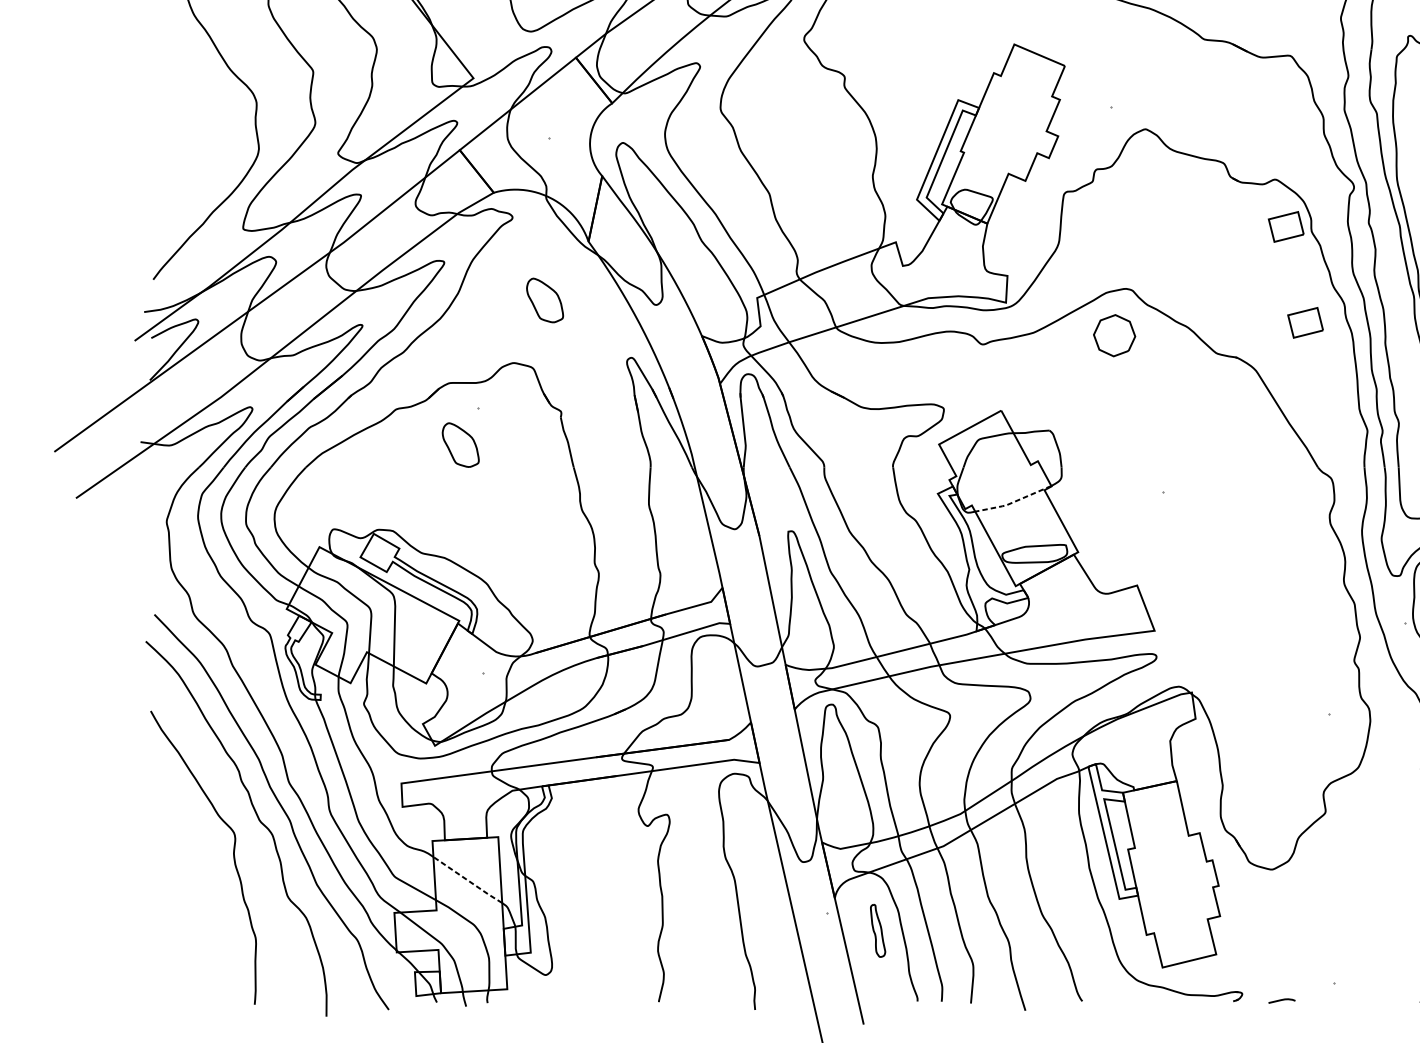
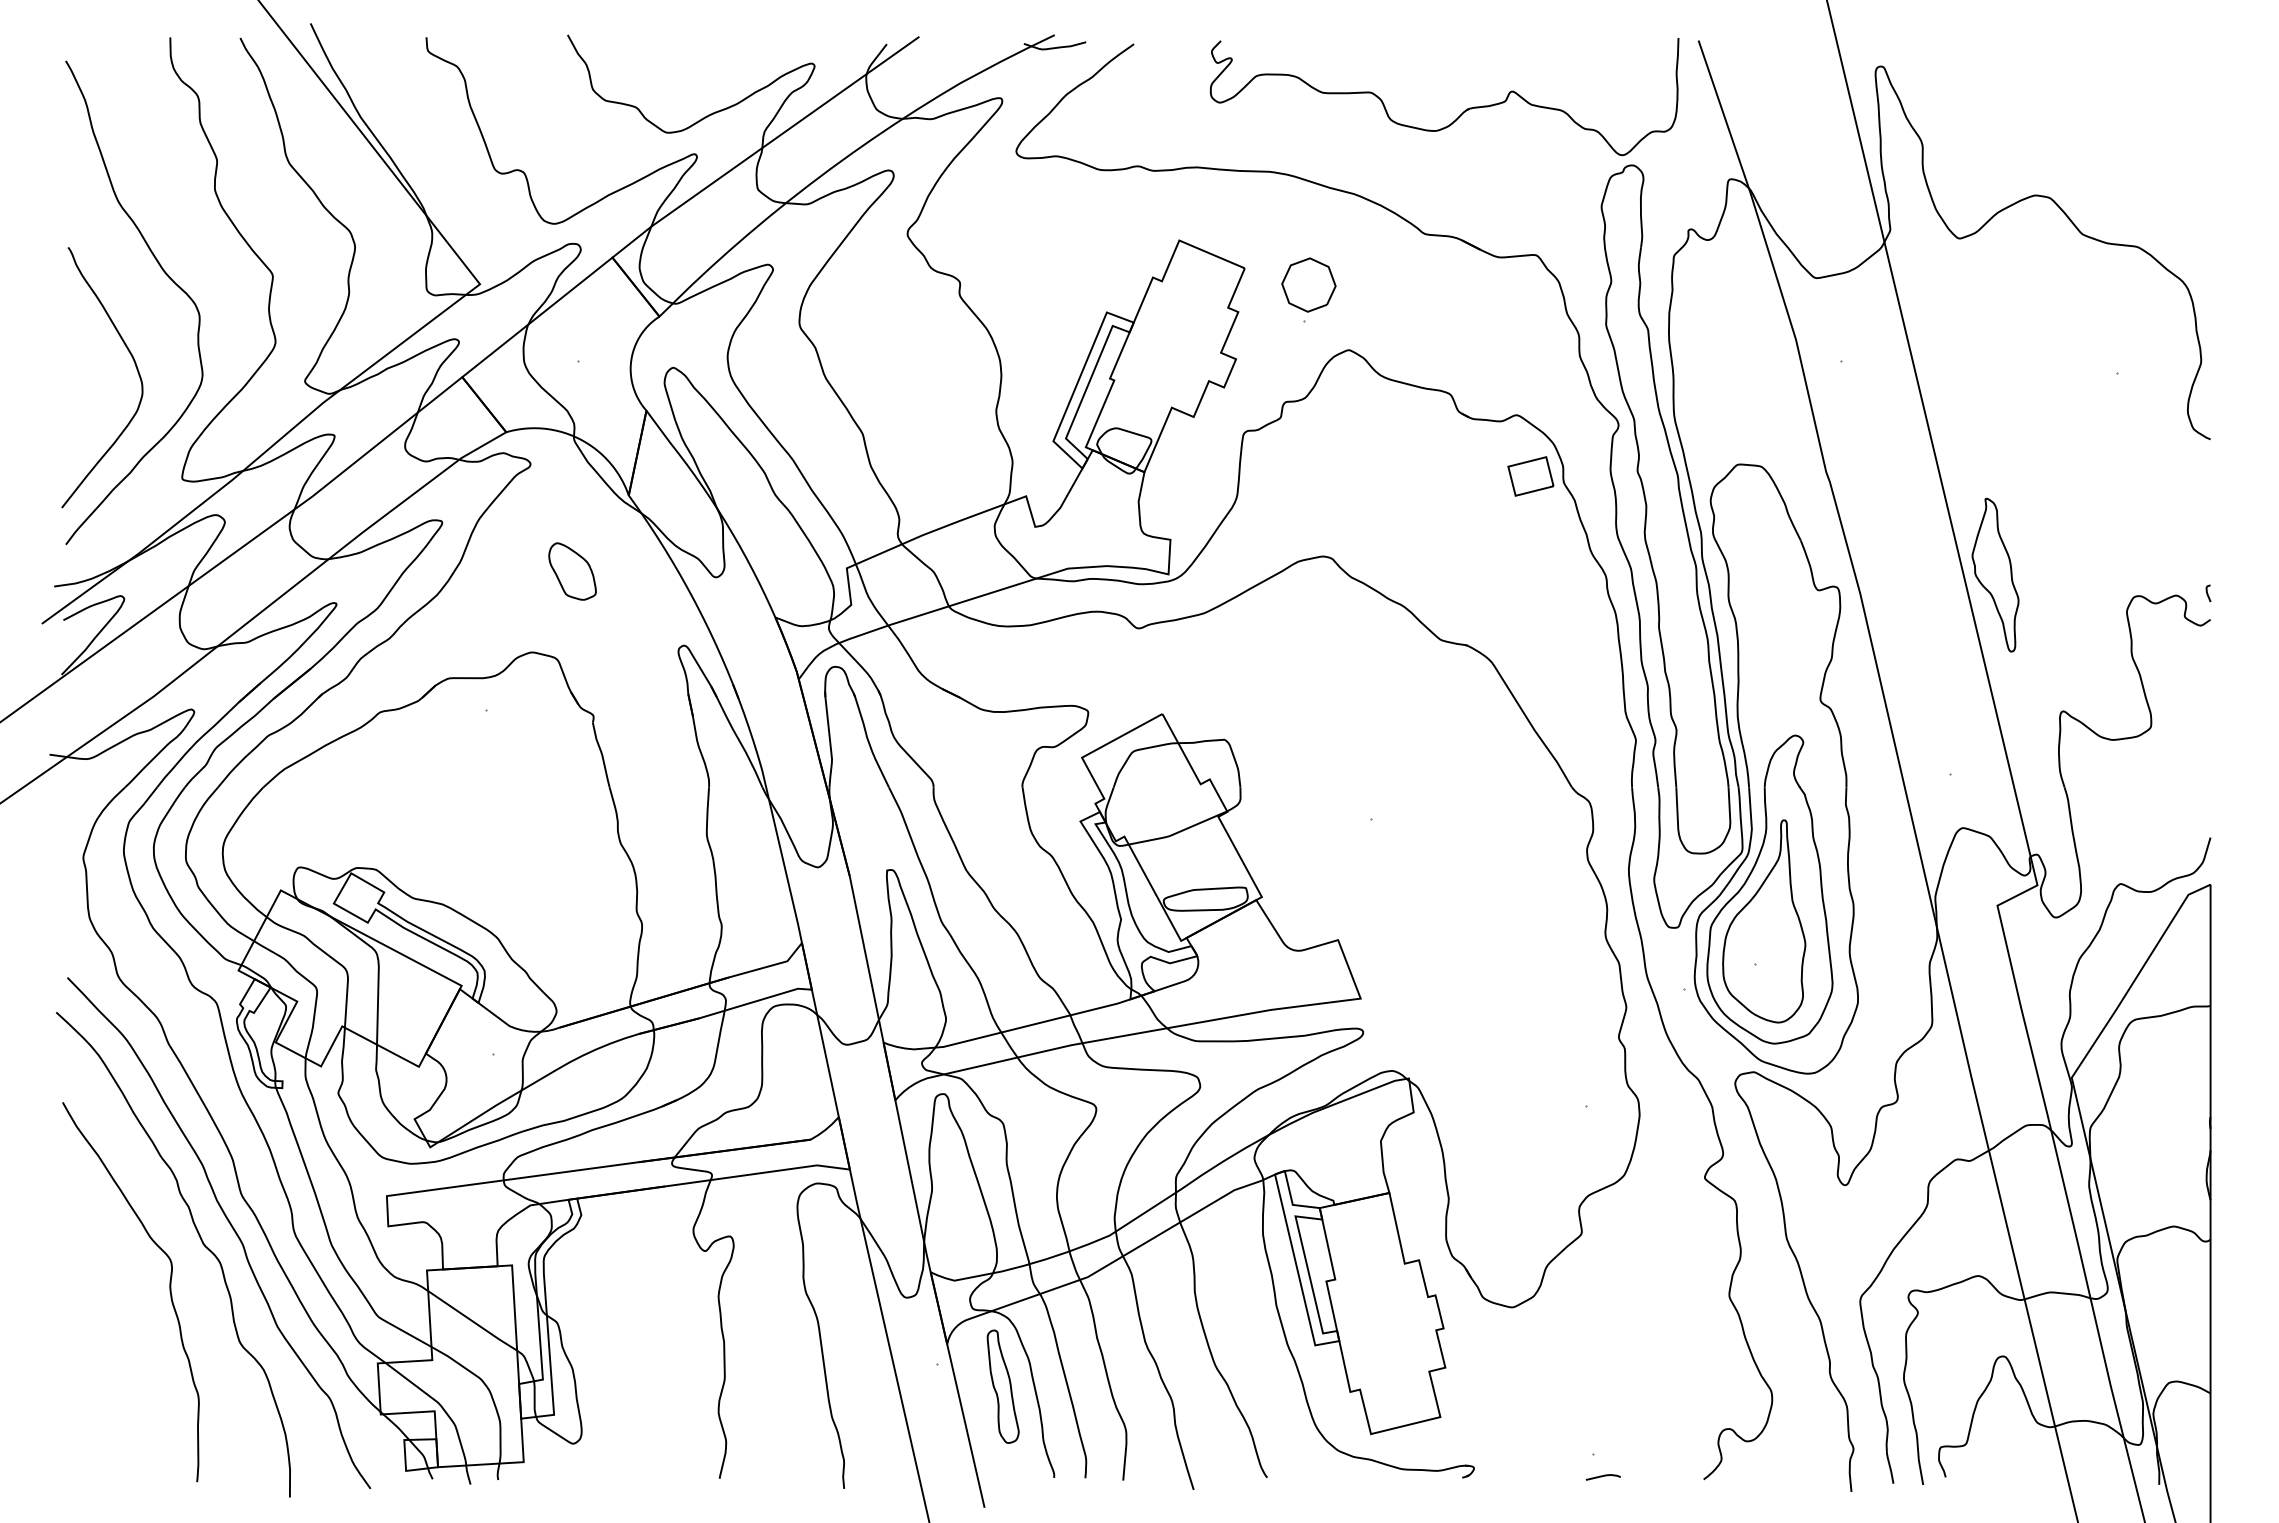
curve: (206, 140) -> (134, 364), added
part: (1305, 322) -> (1555, 600), removed
part: (1114, 335) -> (1308, 284), moved
part: (460, 445) -> (463, 758), removed
line: (1012, 502) -> (1177, 832), dashed -> solid
line: (467, 880) -> (472, 1321), dashed -> solid
part: (877, 930) -> (1002, 1386), size x1.67
curve: (1282, 1000) -> (1603, 1476), moved

